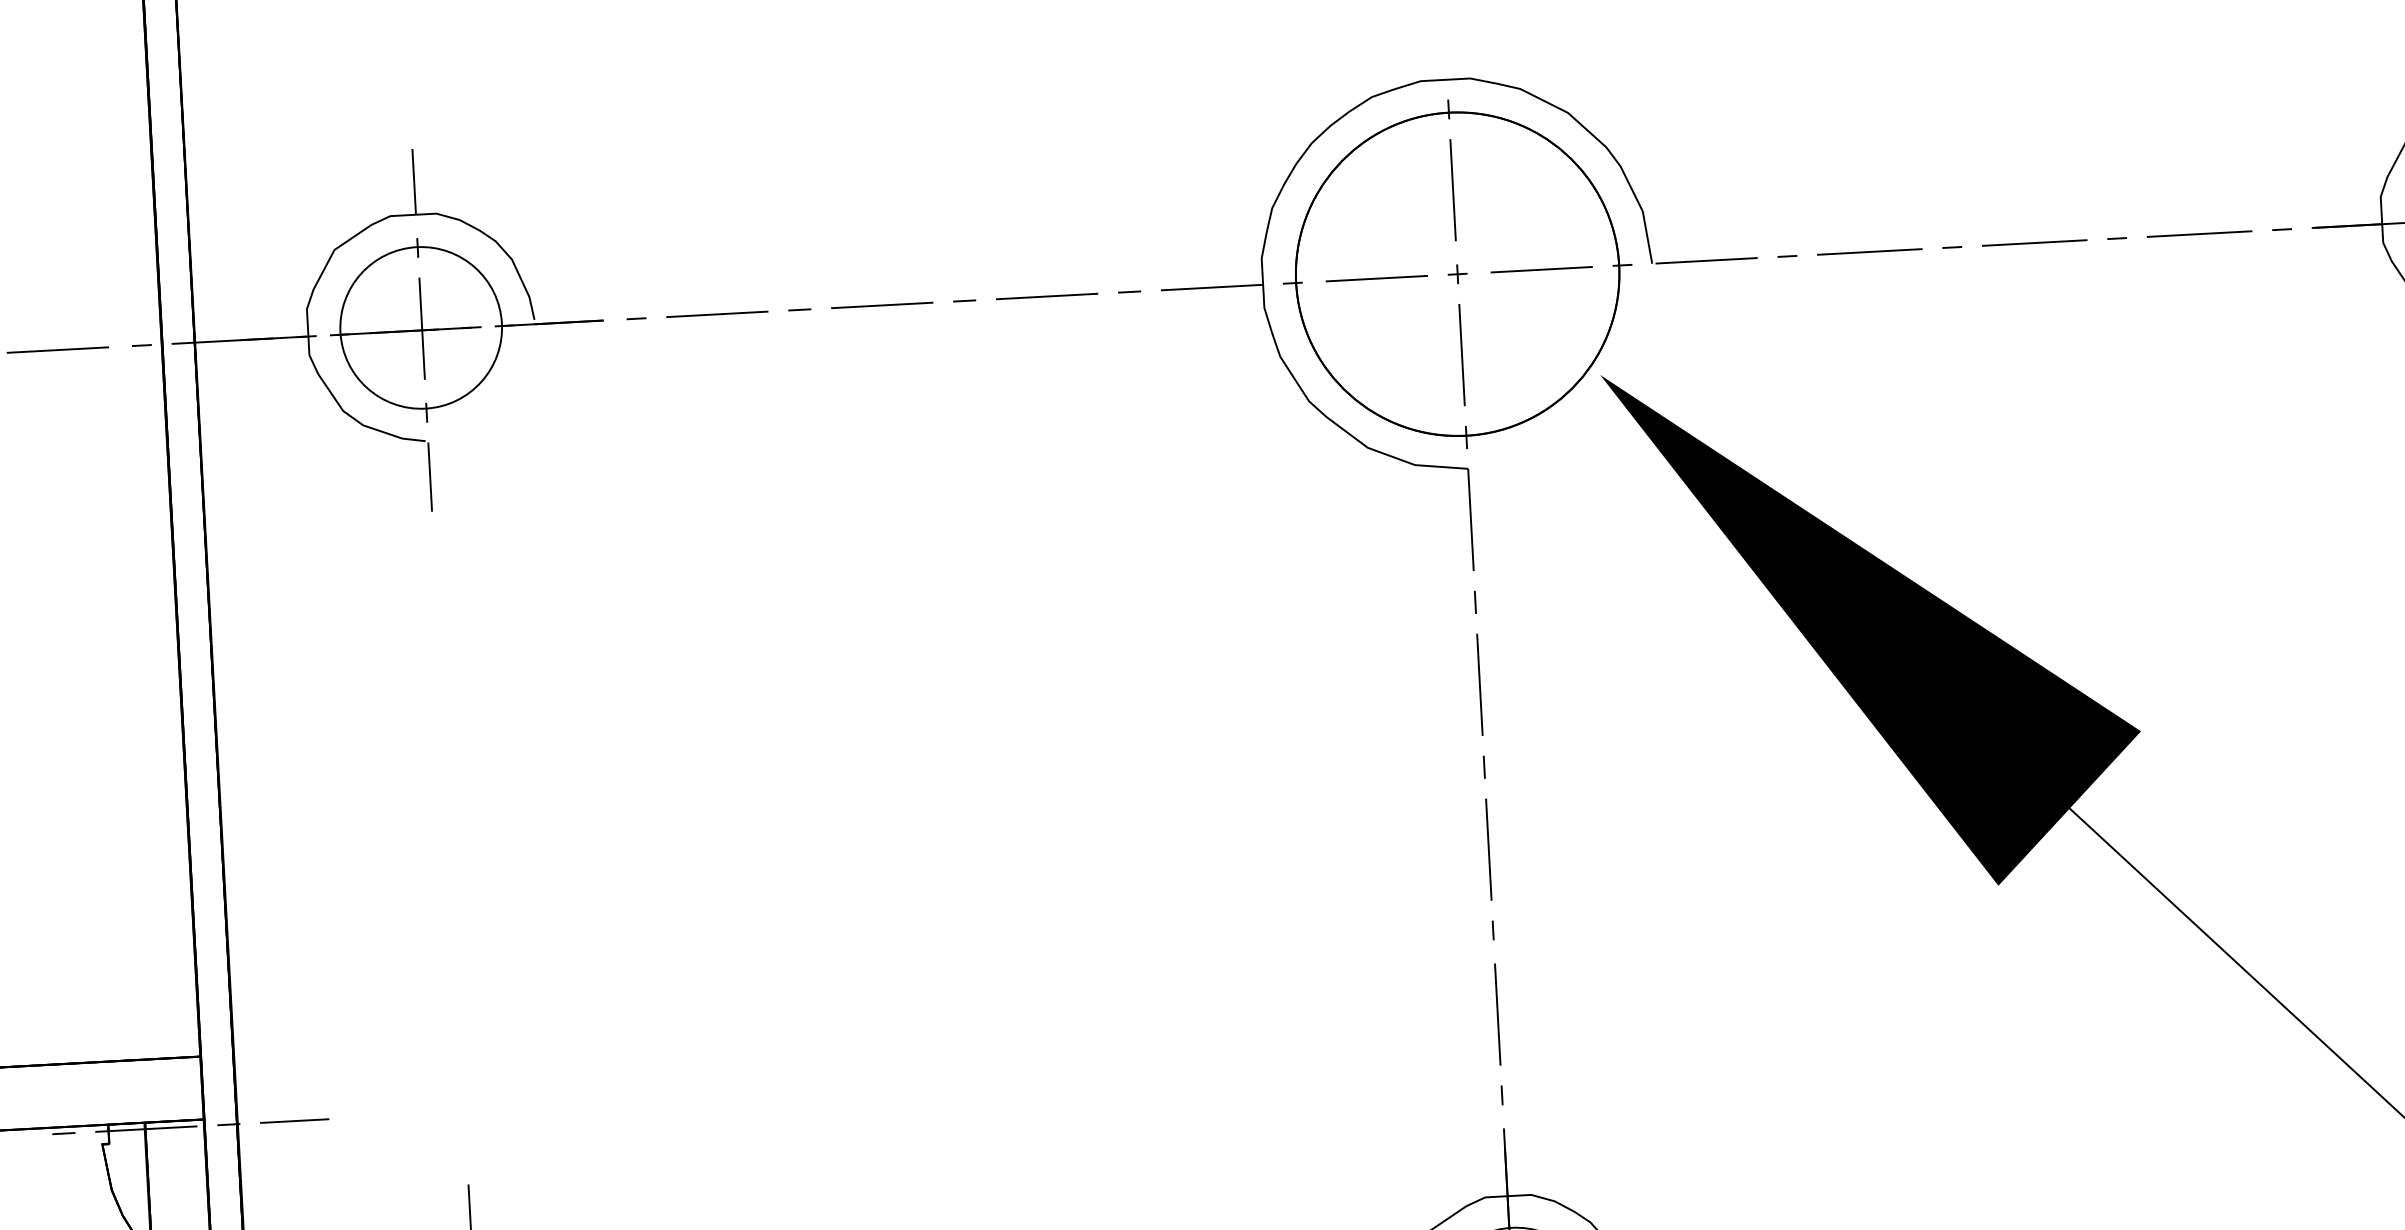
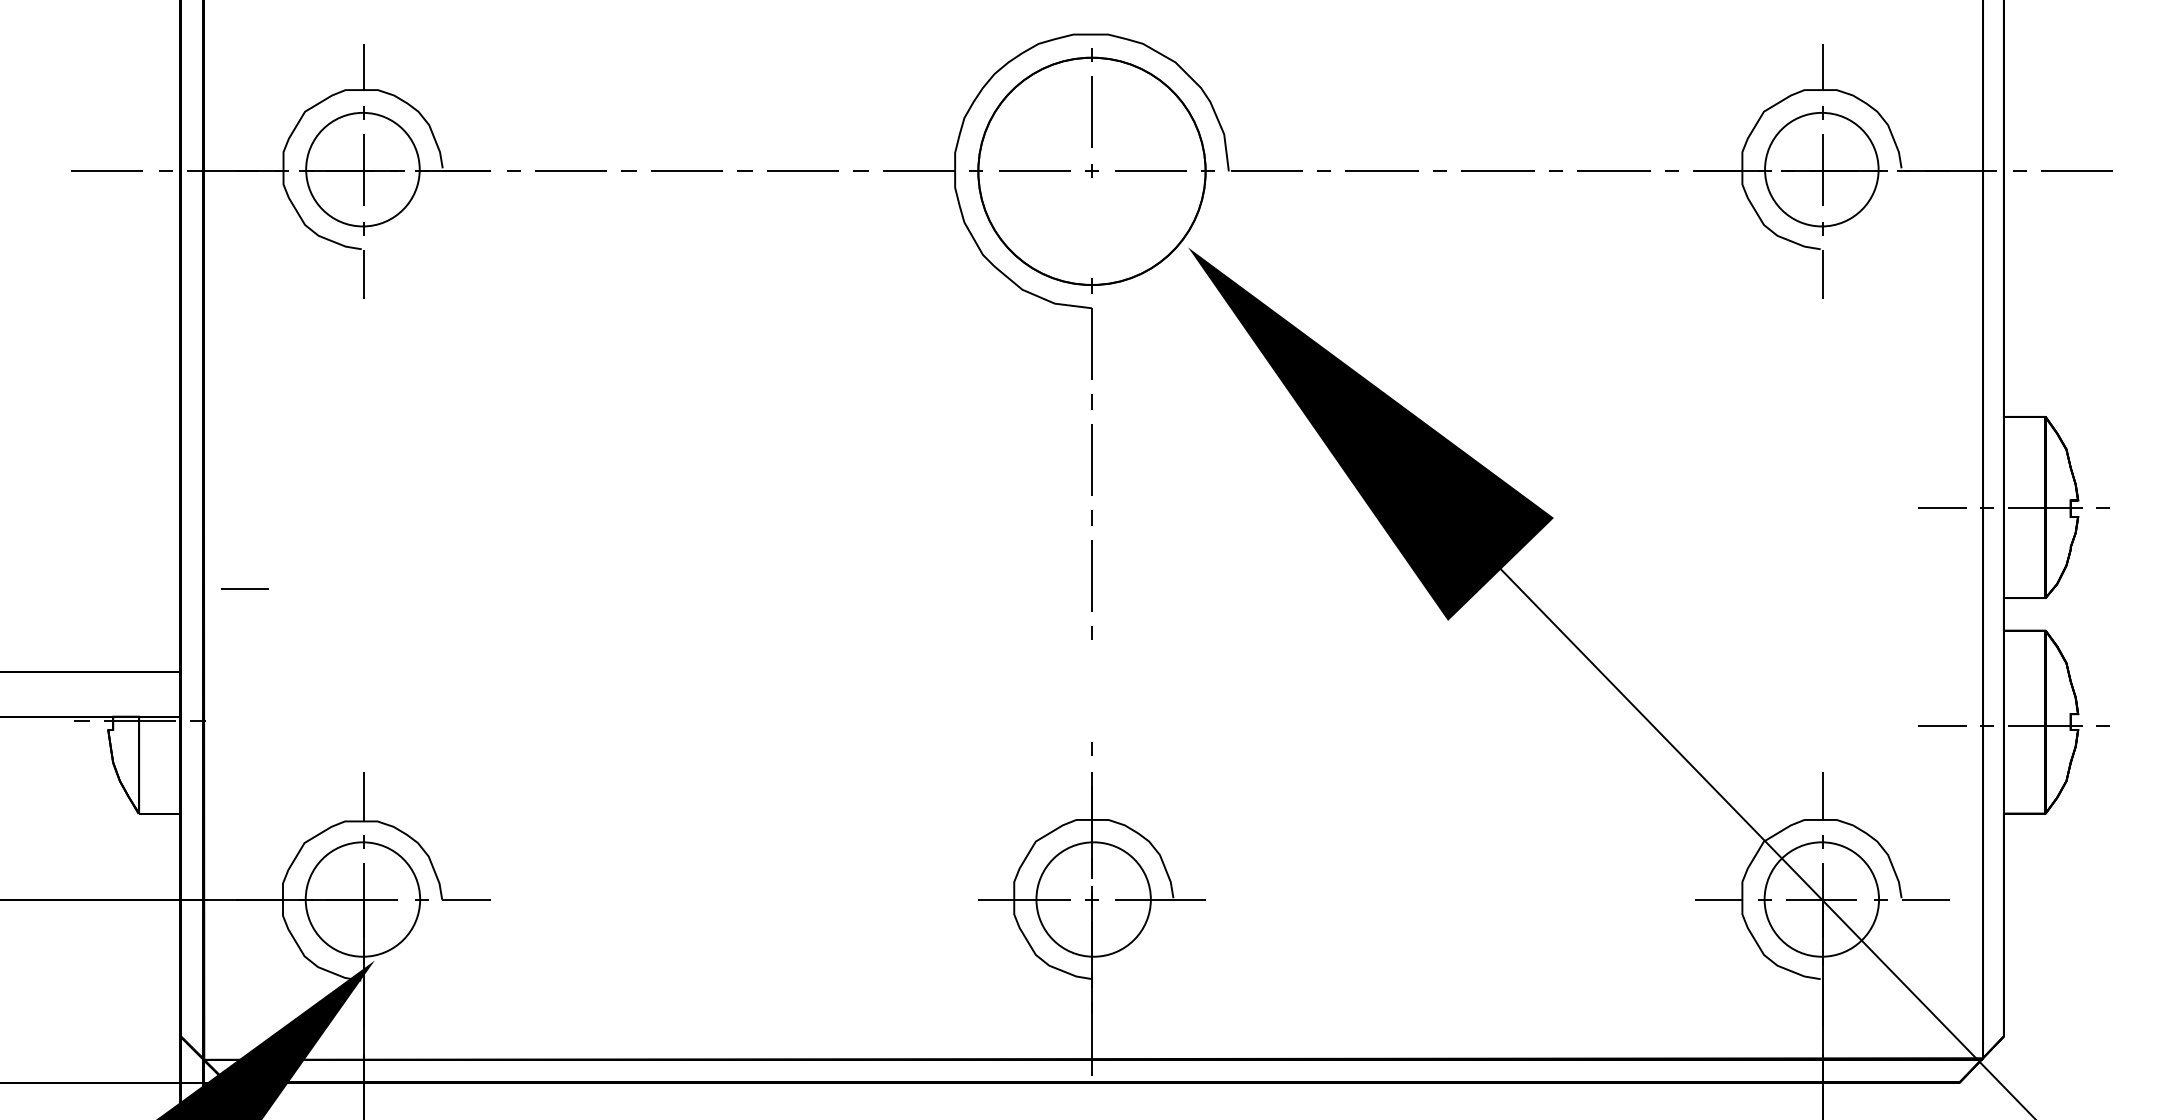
line: (1461, 354) -> (1091, 227), removed
line: (1497, 1013) -> (1091, 691), removed
line: (293, 1120) -> (244, 588), moved

